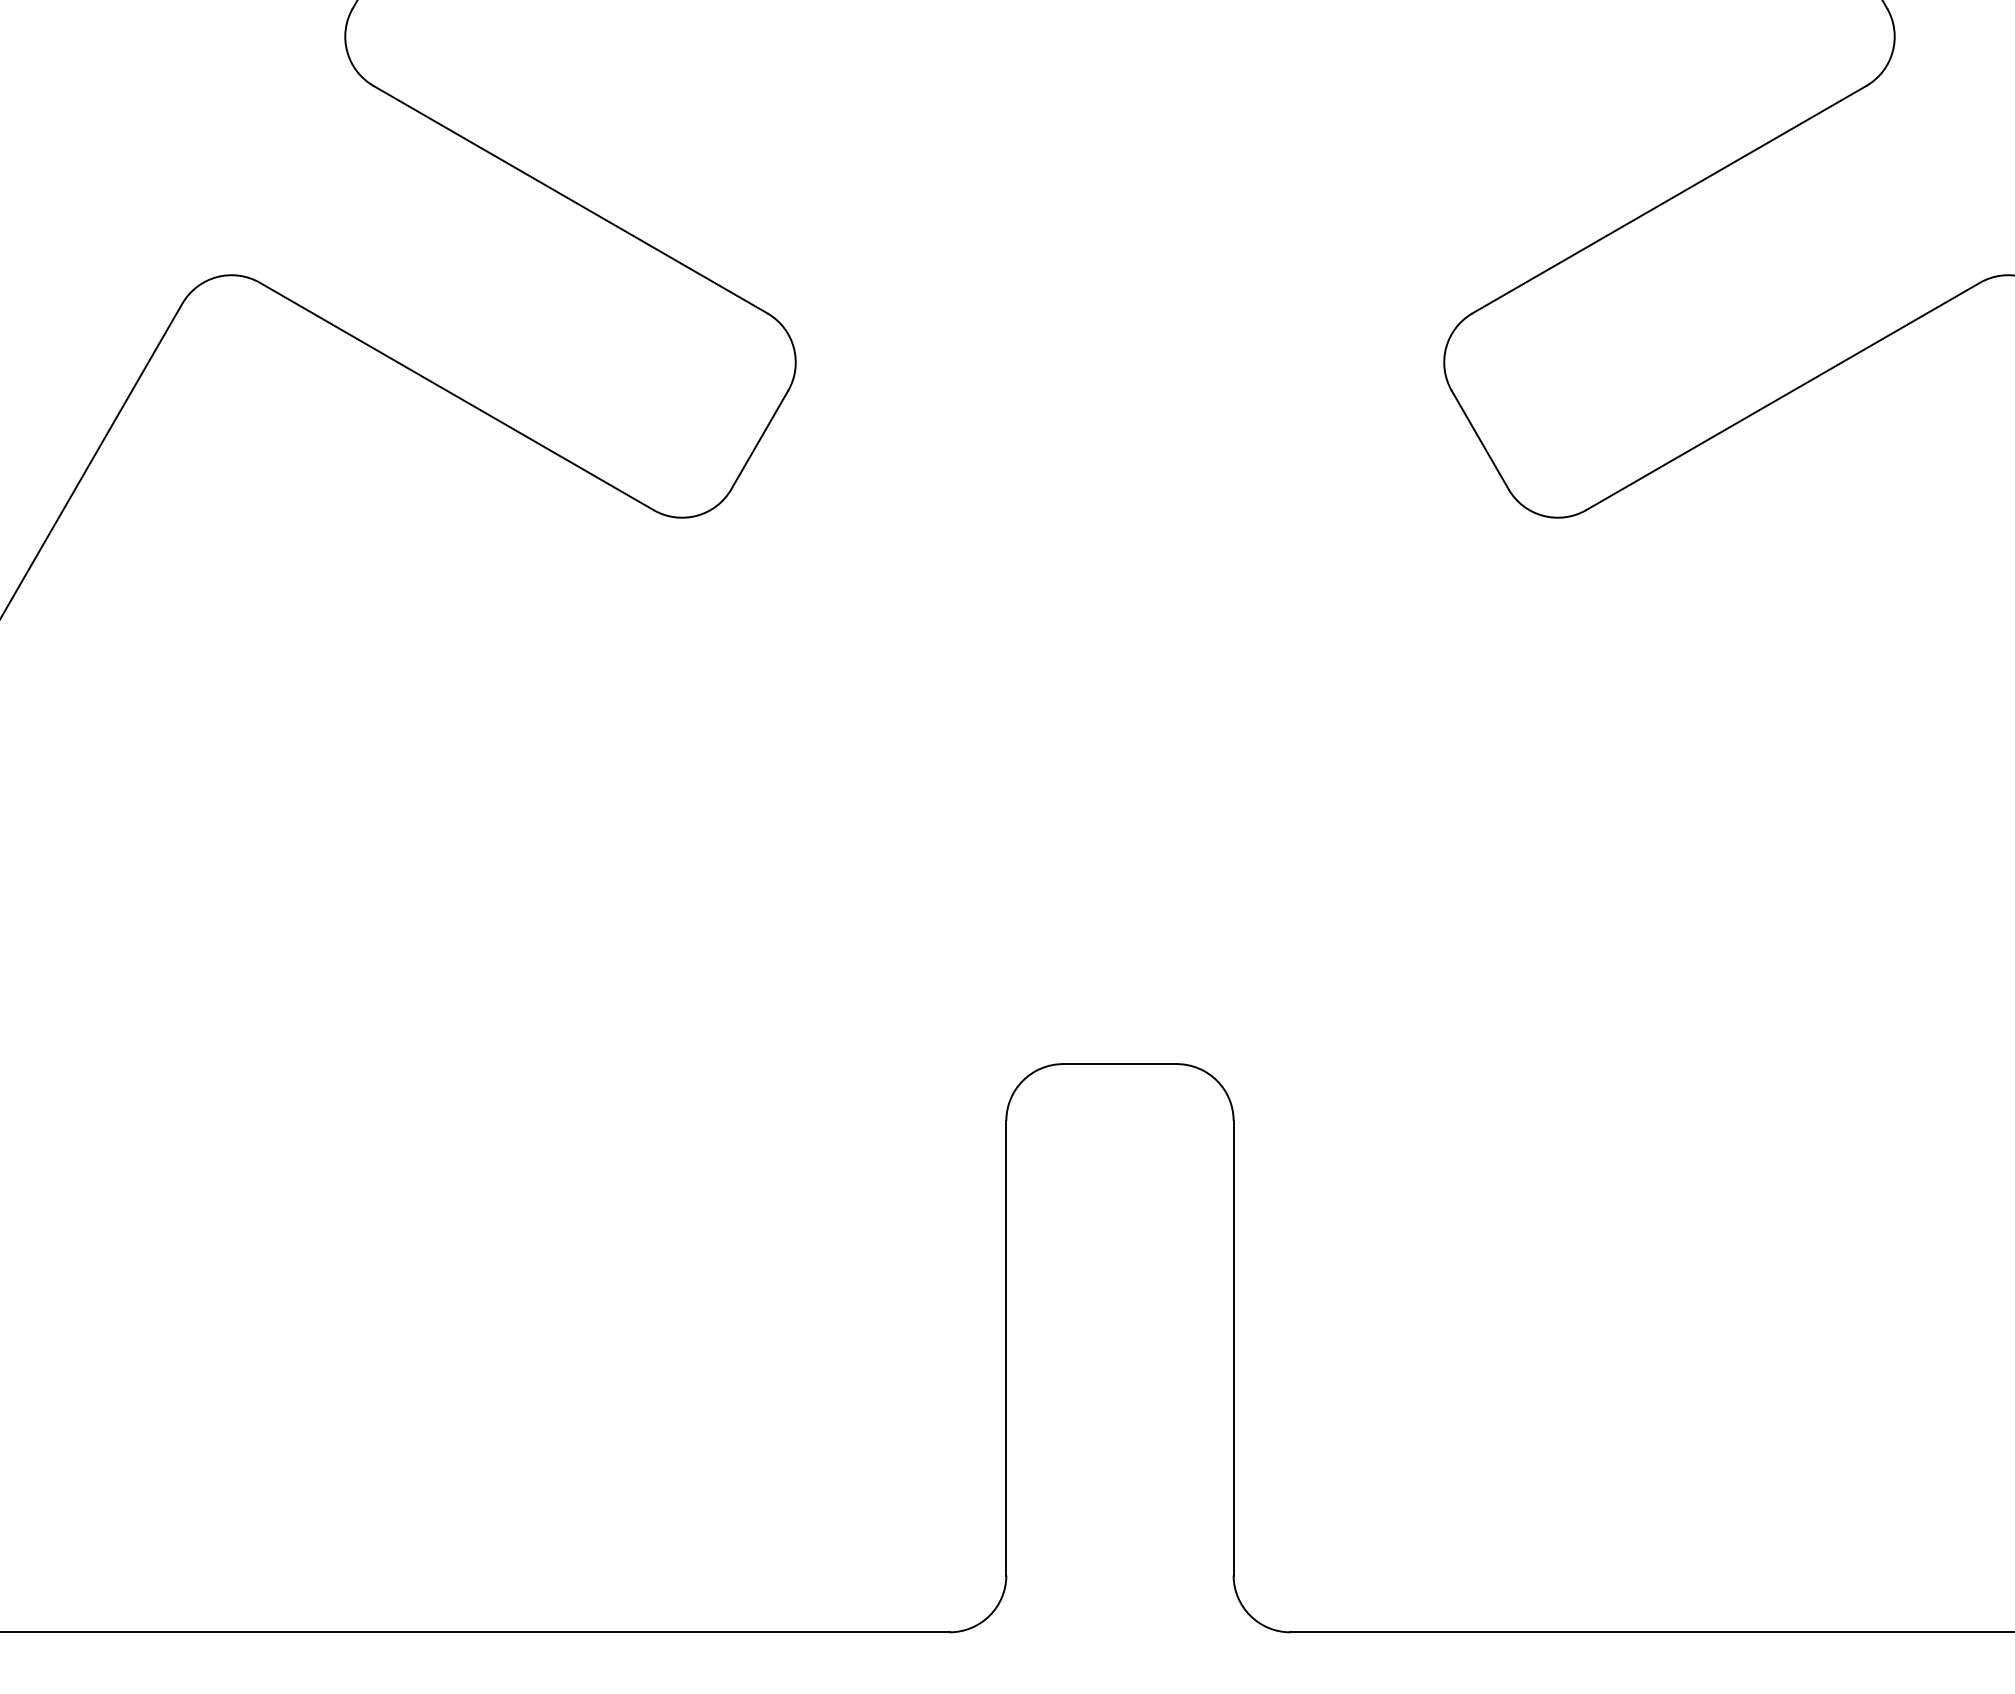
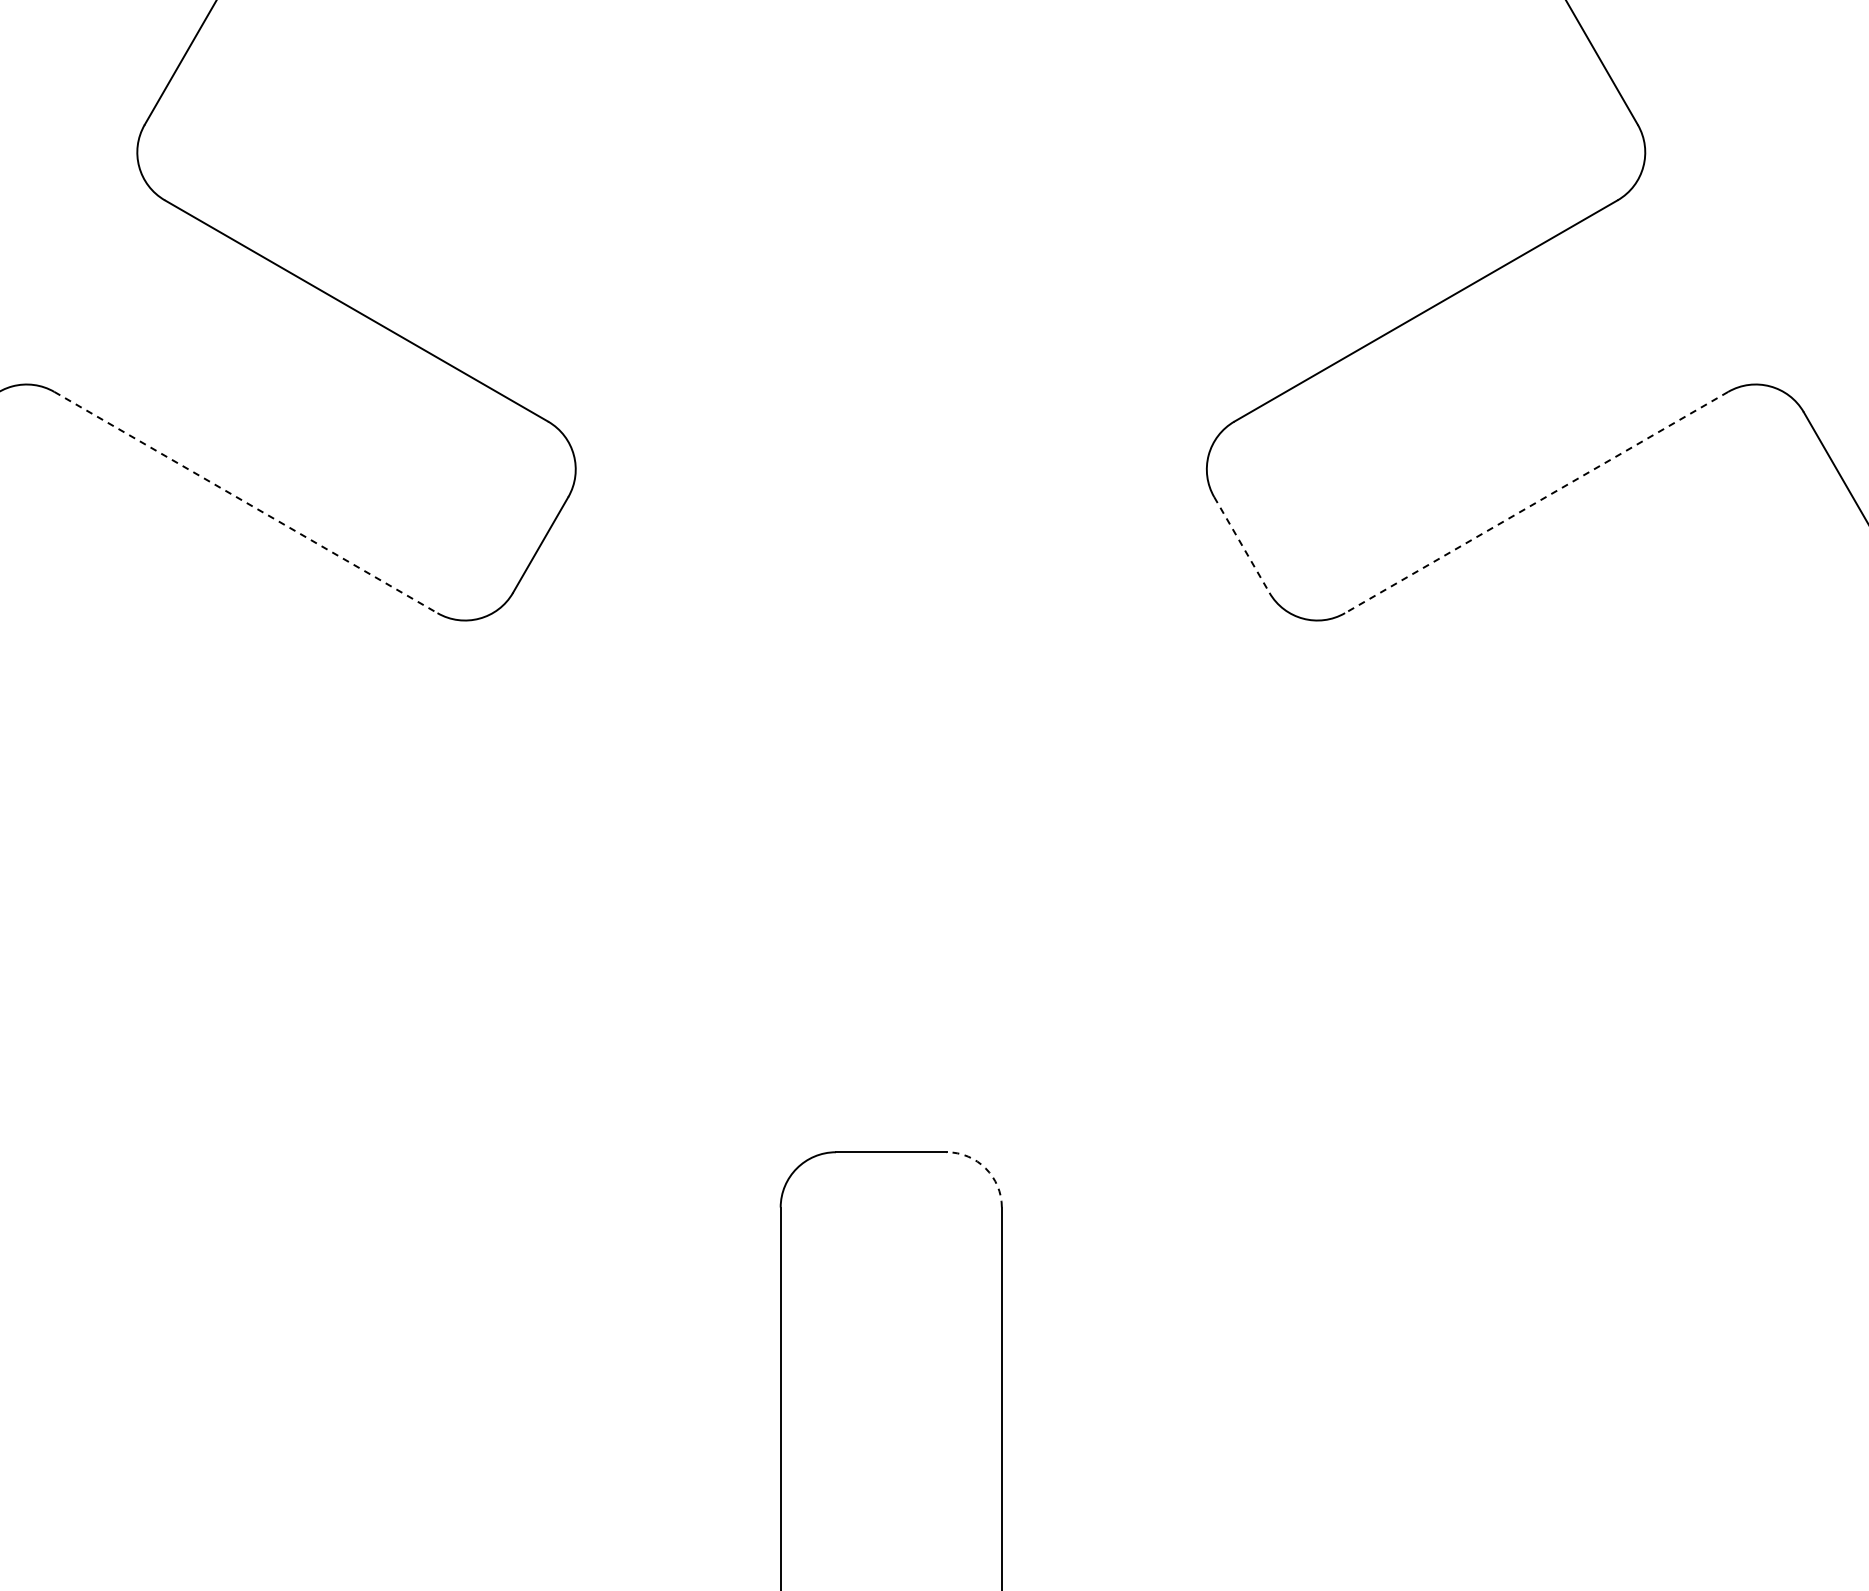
line: (457, 396) -> (246, 502), solid -> dashed
line: (1782, 396) -> (1536, 502), solid -> dashed
line: (1480, 440) -> (1242, 545), solid -> dashed
arc: (1217, 1080) -> (986, 1168), solid -> dashed

